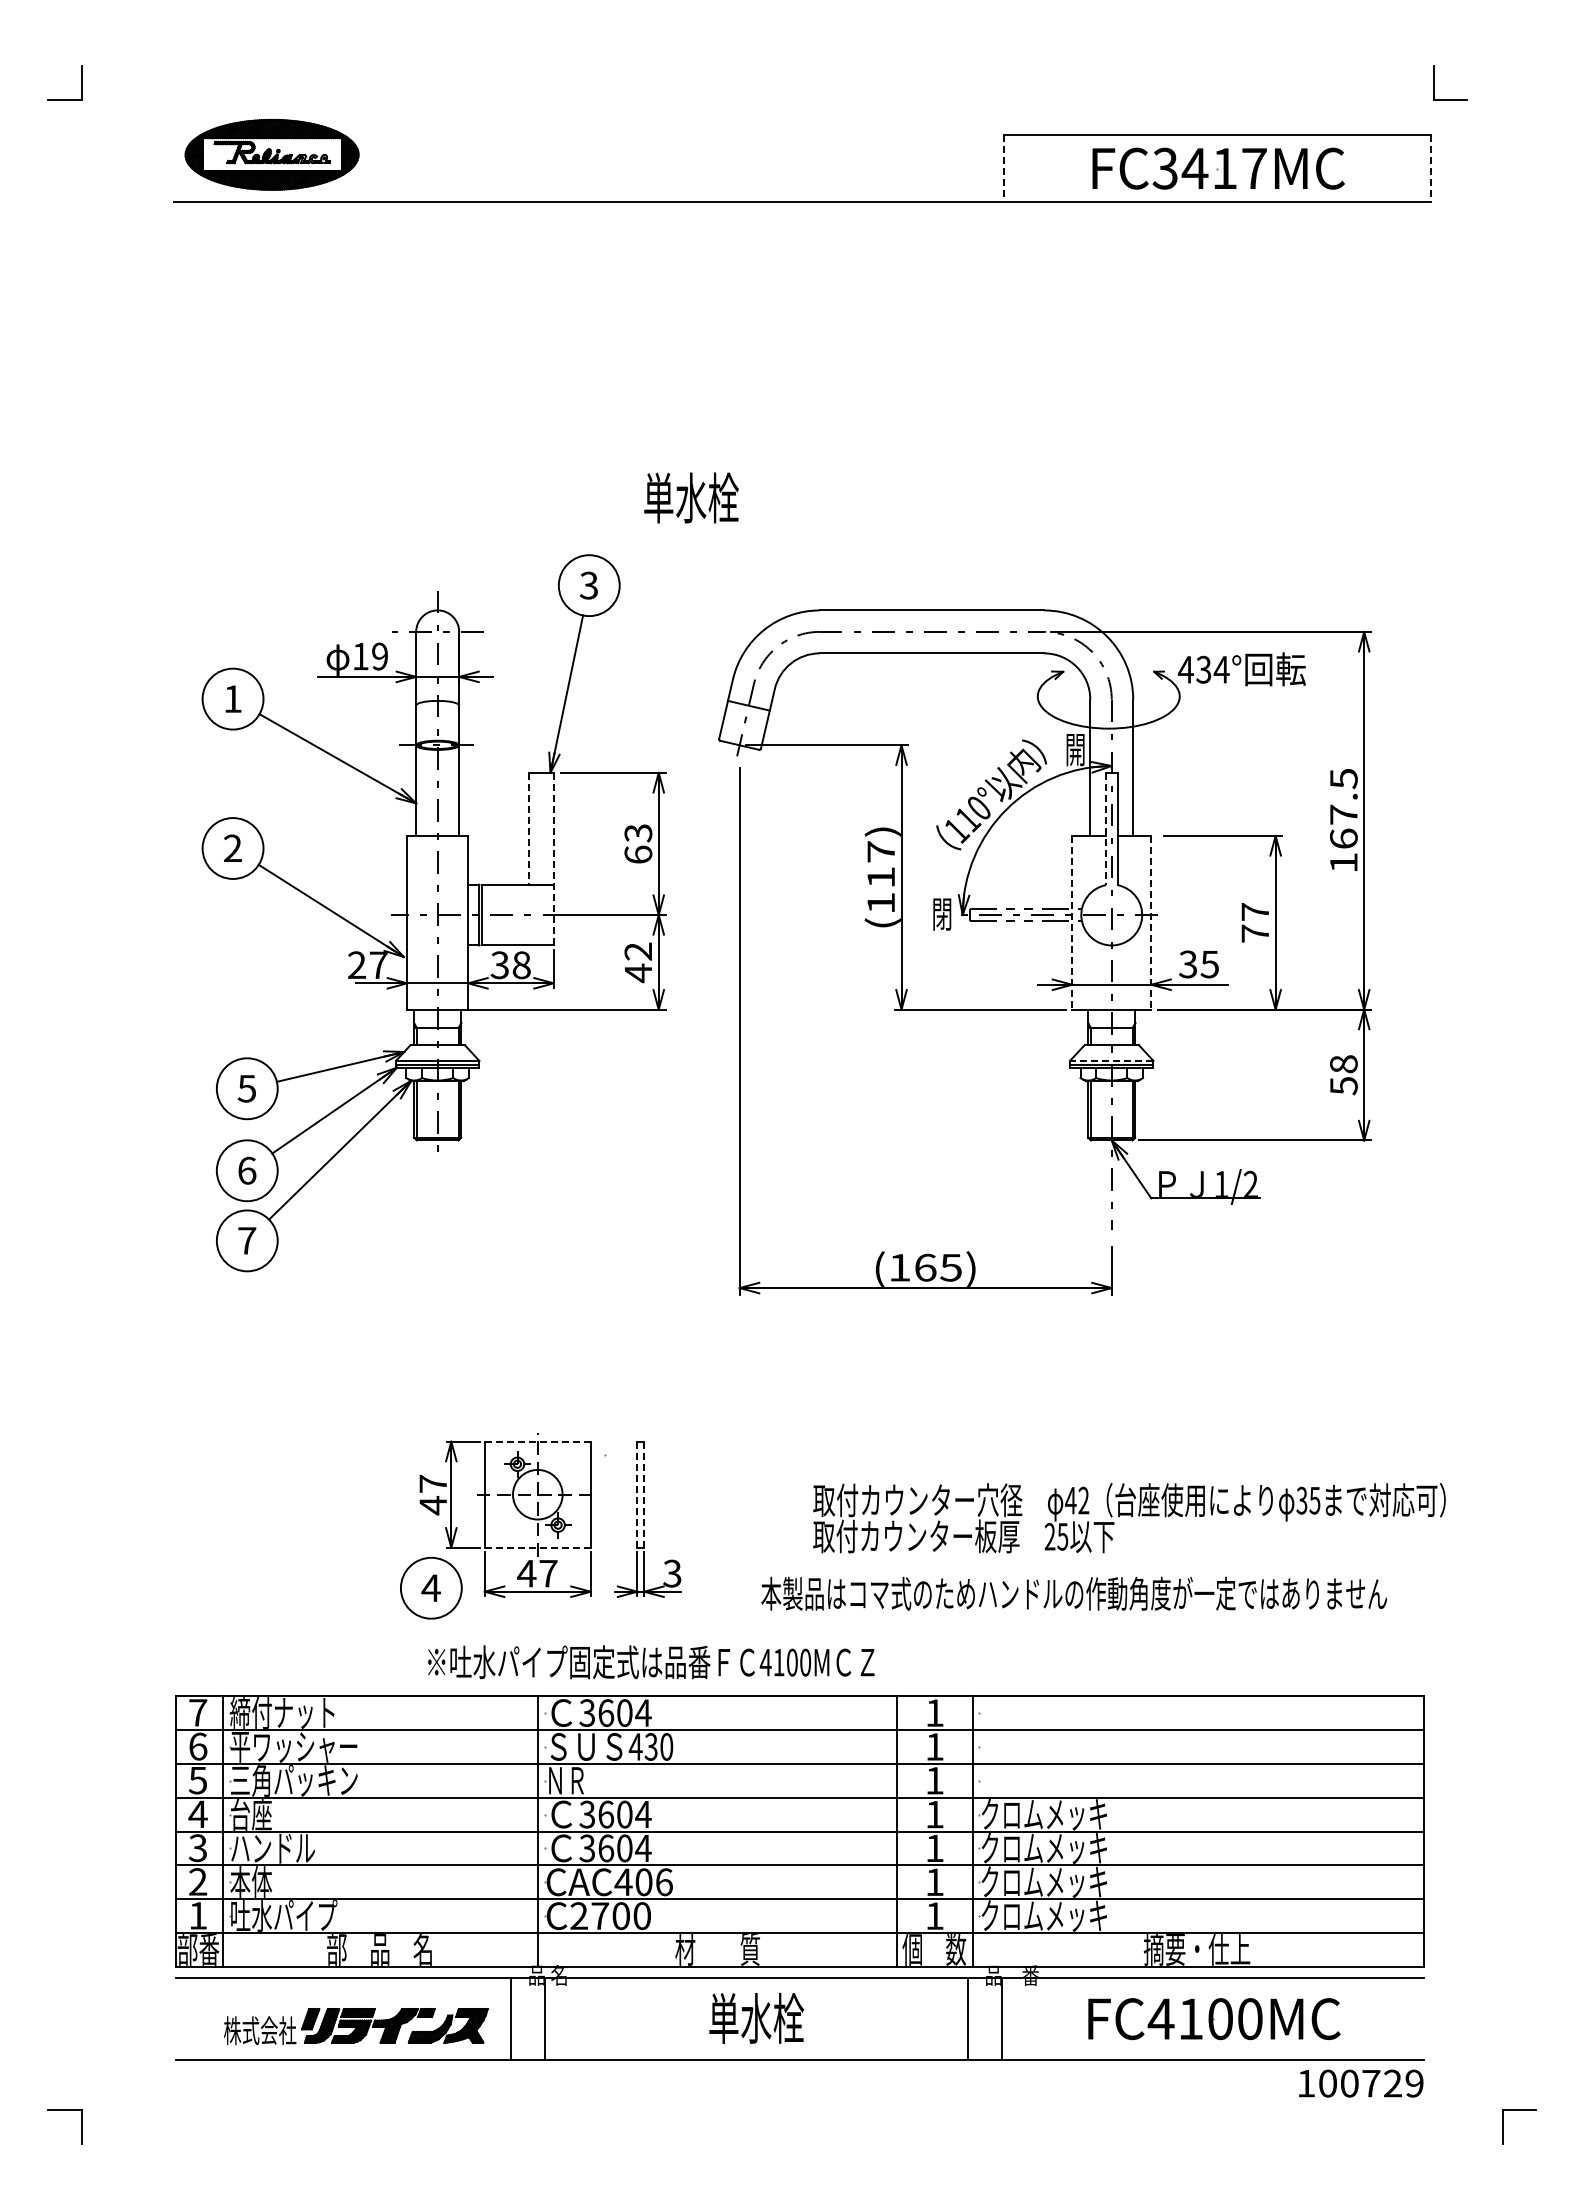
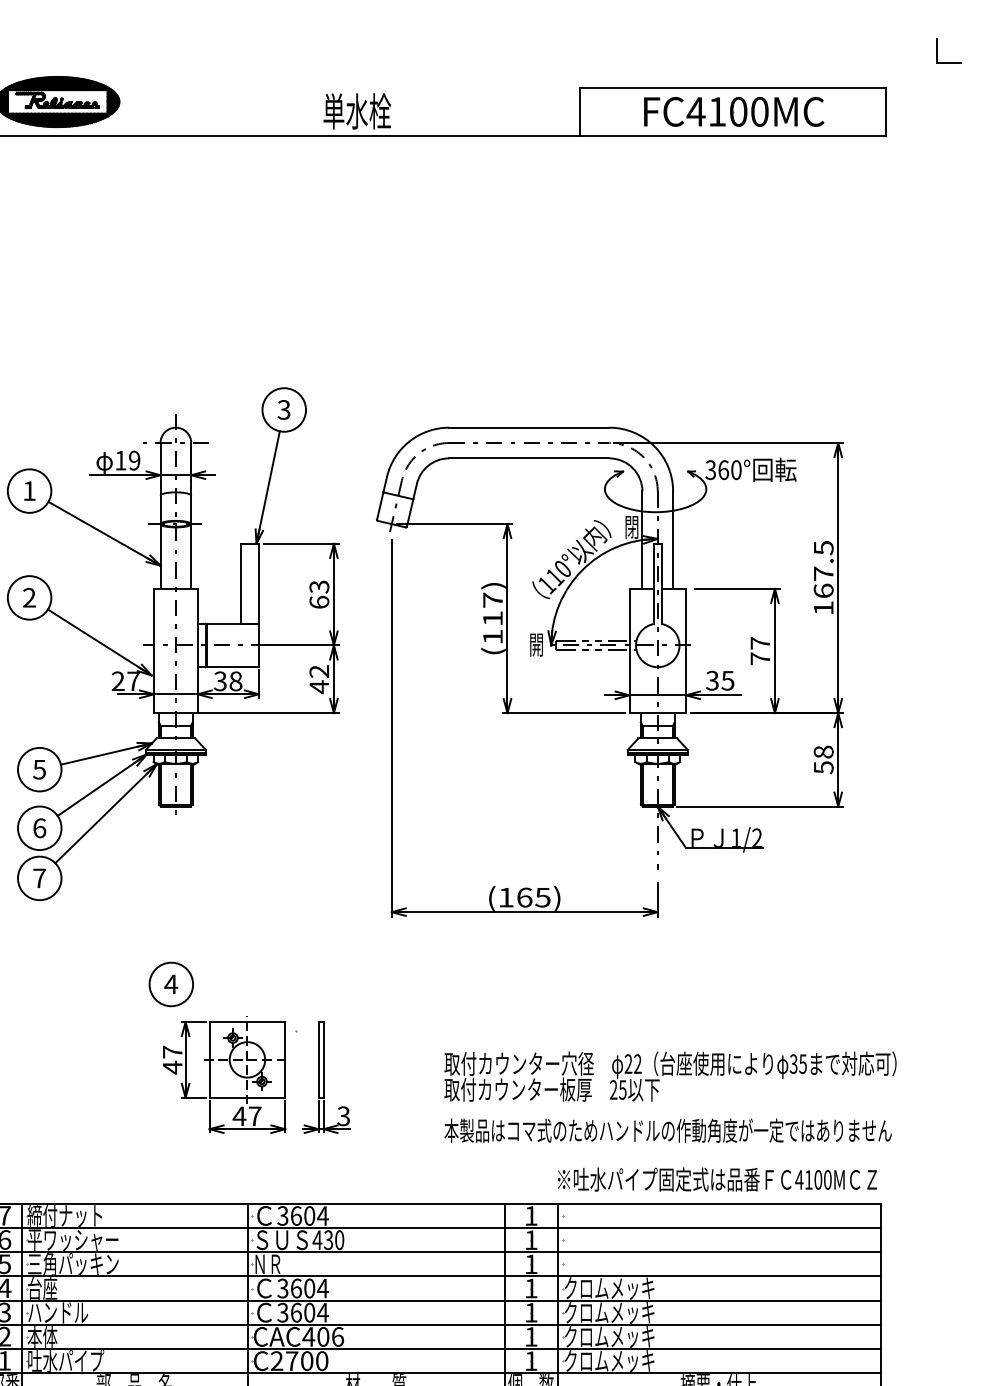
part: (1434, 82) -> (937, 50), moved
line: (1003, 168) -> (580, 111), dashed -> solid
text: (1208, 168) -> (726, 111), FC3417MC -> FC4100MC
line: (1430, 168) -> (885, 111), dashed -> solid
text: (691, 497) -> (357, 111), moved
text: (1203, 669) -> (723, 469), 434° -> 360°
text: (1075, 752) -> (631, 529), 開 -> 閉
line: (529, 829) -> (241, 584), dashed -> solid
line: (1106, 829) -> (654, 584), dashed -> solid
line: (553, 859) -> (258, 605), dashed -> solid
text: (942, 916) -> (536, 646), 閉 -> 開
line: (1072, 922) -> (629, 650), dashed -> solid
line: (1151, 922) -> (686, 650), dashed -> solid
line: (1111, 1060) -> (657, 749), dashed -> solid
line: (538, 1441) -> (247, 1021), dashed -> solid
line: (644, 1494) -> (323, 1059), dashed -> solid
line: (637, 1495) -> (318, 1060), dashed -> solid
text: (1070, 1500) -> (628, 1064), 42 -> 22
line: (538, 1547) -> (247, 1097), dashed -> solid
part: (431, 1587) -> (171, 983), moved
text: (1074, 1593) -> (668, 1130), moved
text: (651, 1662) -> (717, 1179), moved

